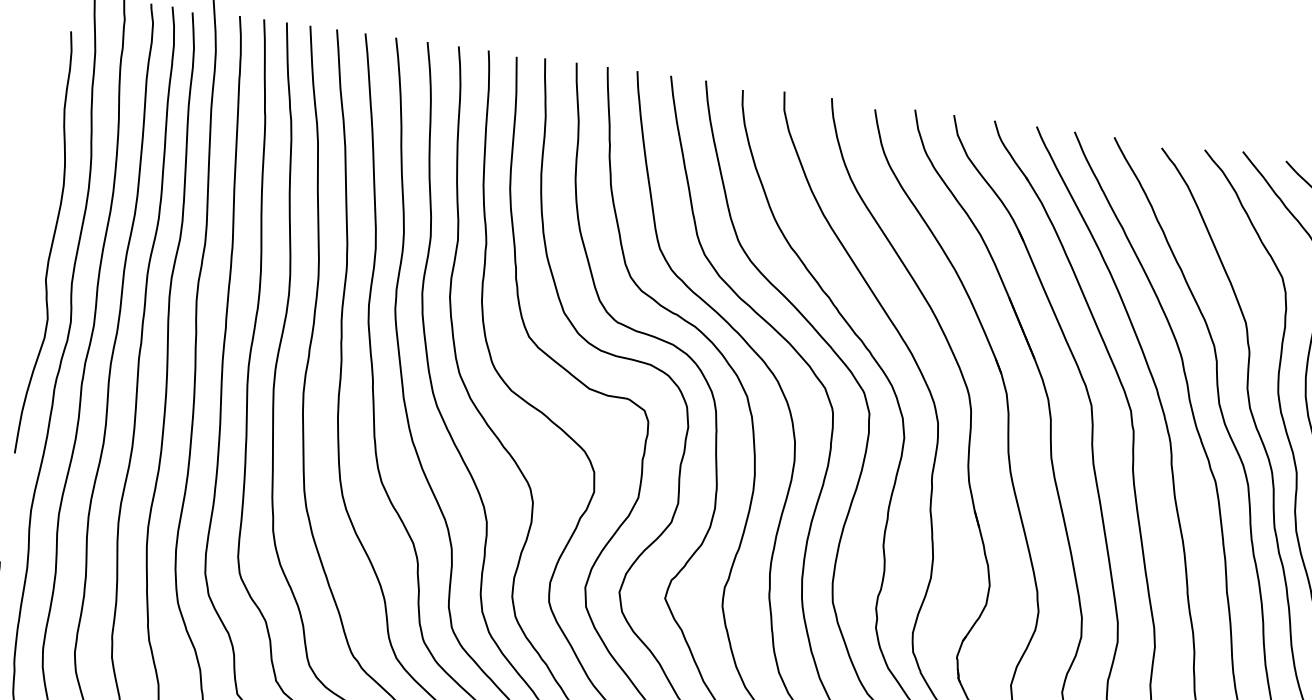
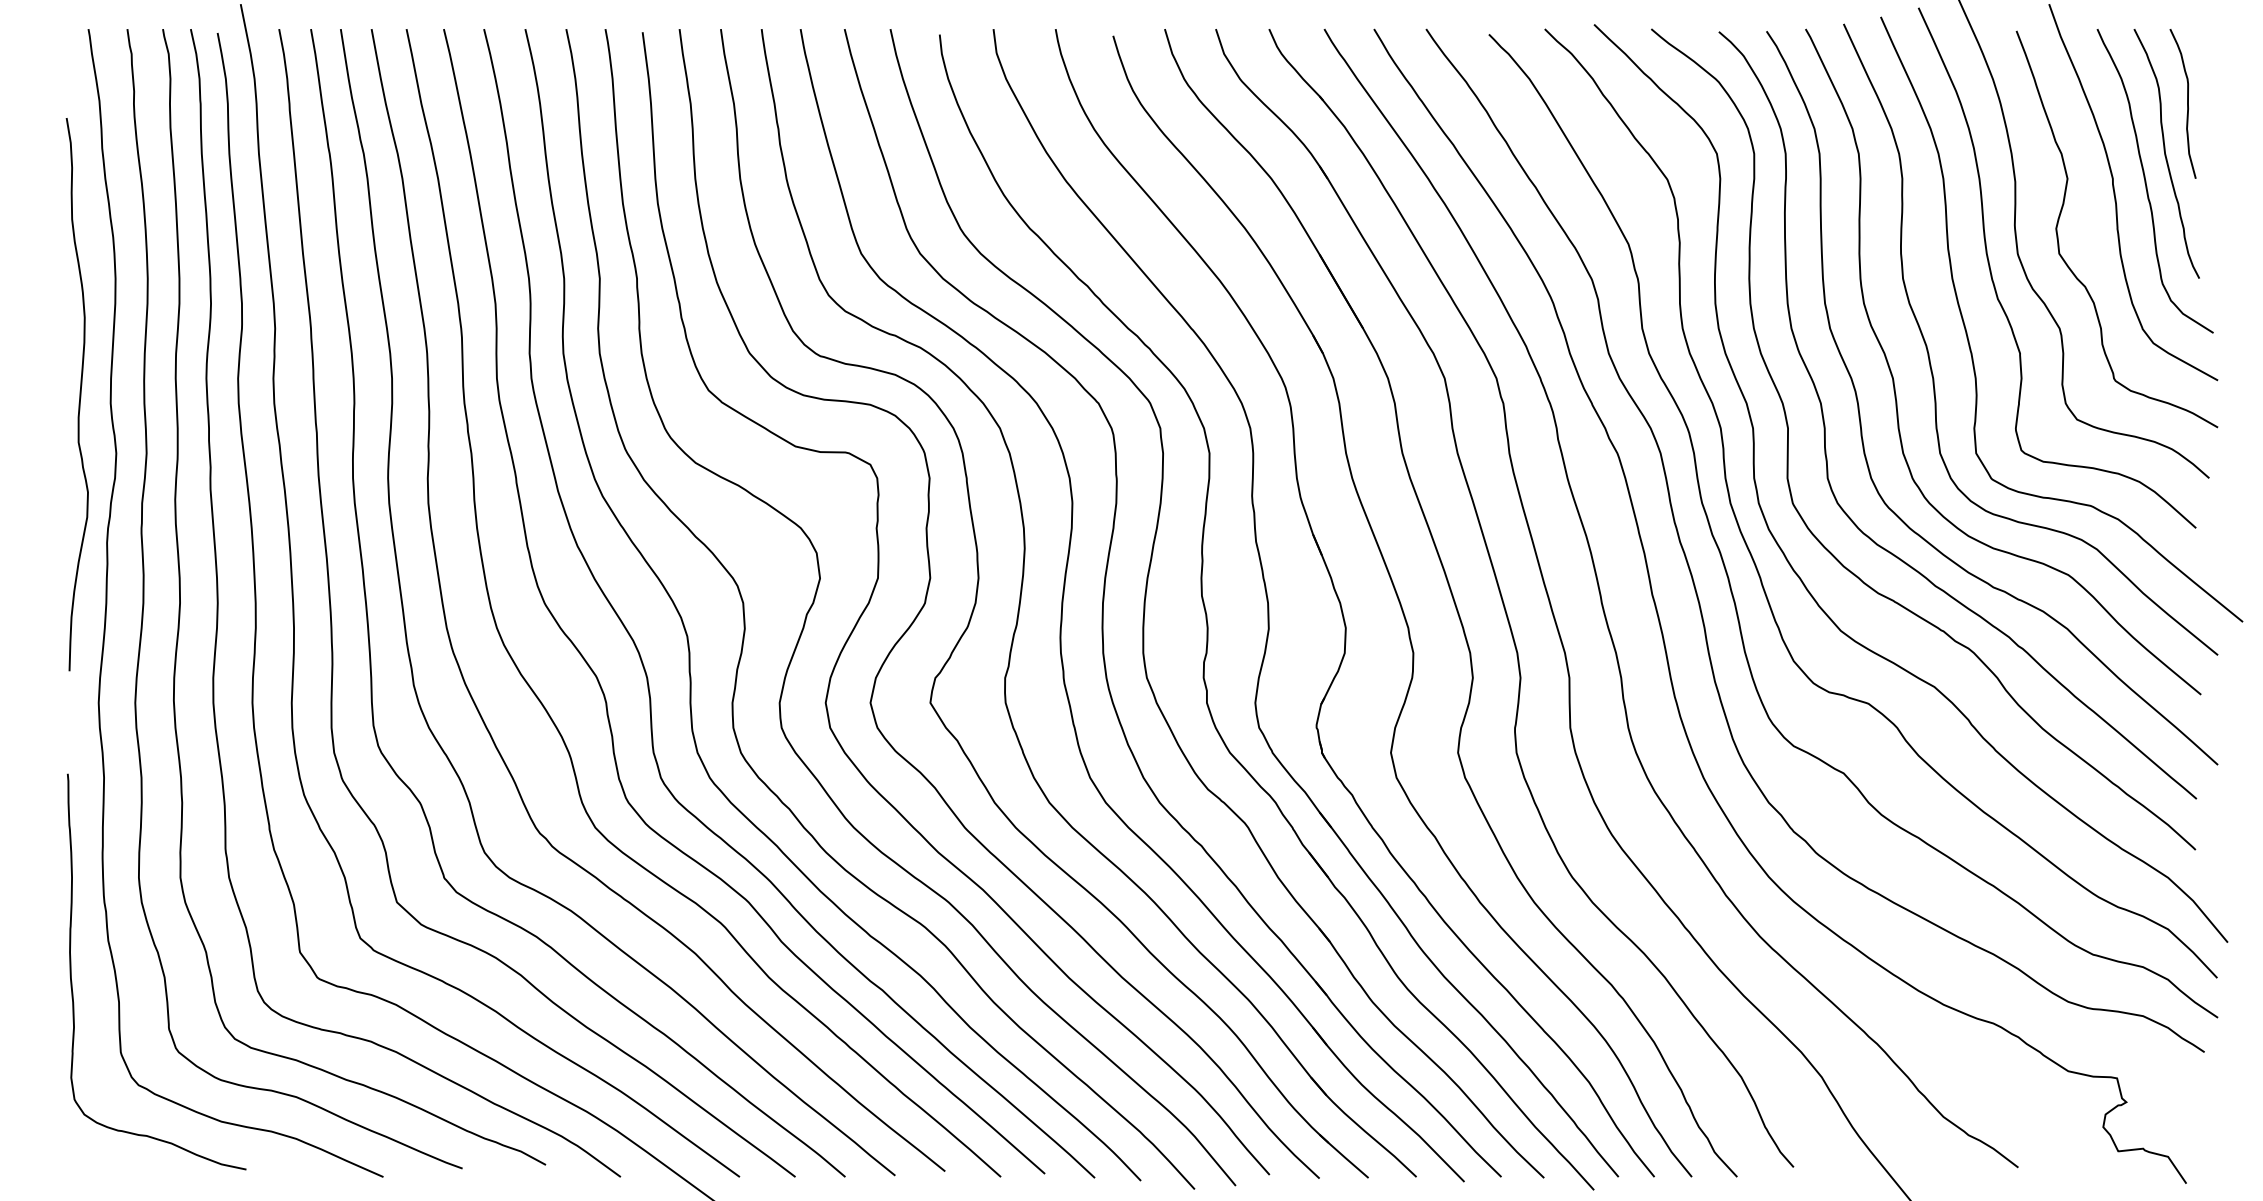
curve: (51, 243) -> (79, 394), moved

